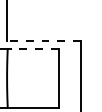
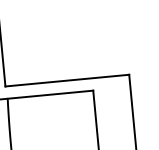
line: (43, 41) -> (66, 81), dashed -> solid
line: (32, 48) -> (49, 94), dashed -> solid

